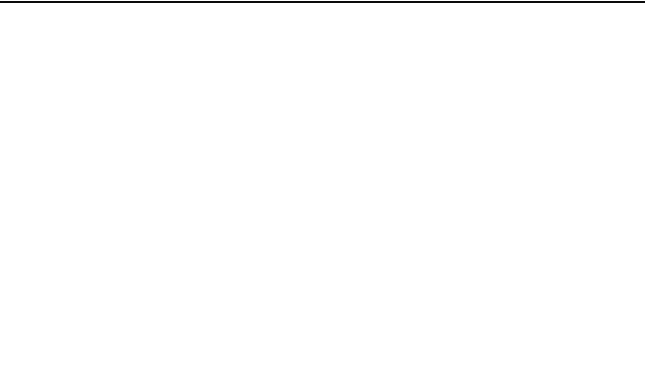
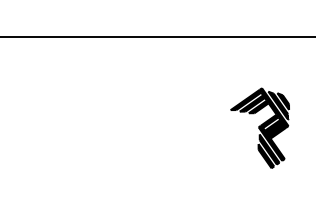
part: (542, 197) -> (259, 127), added

